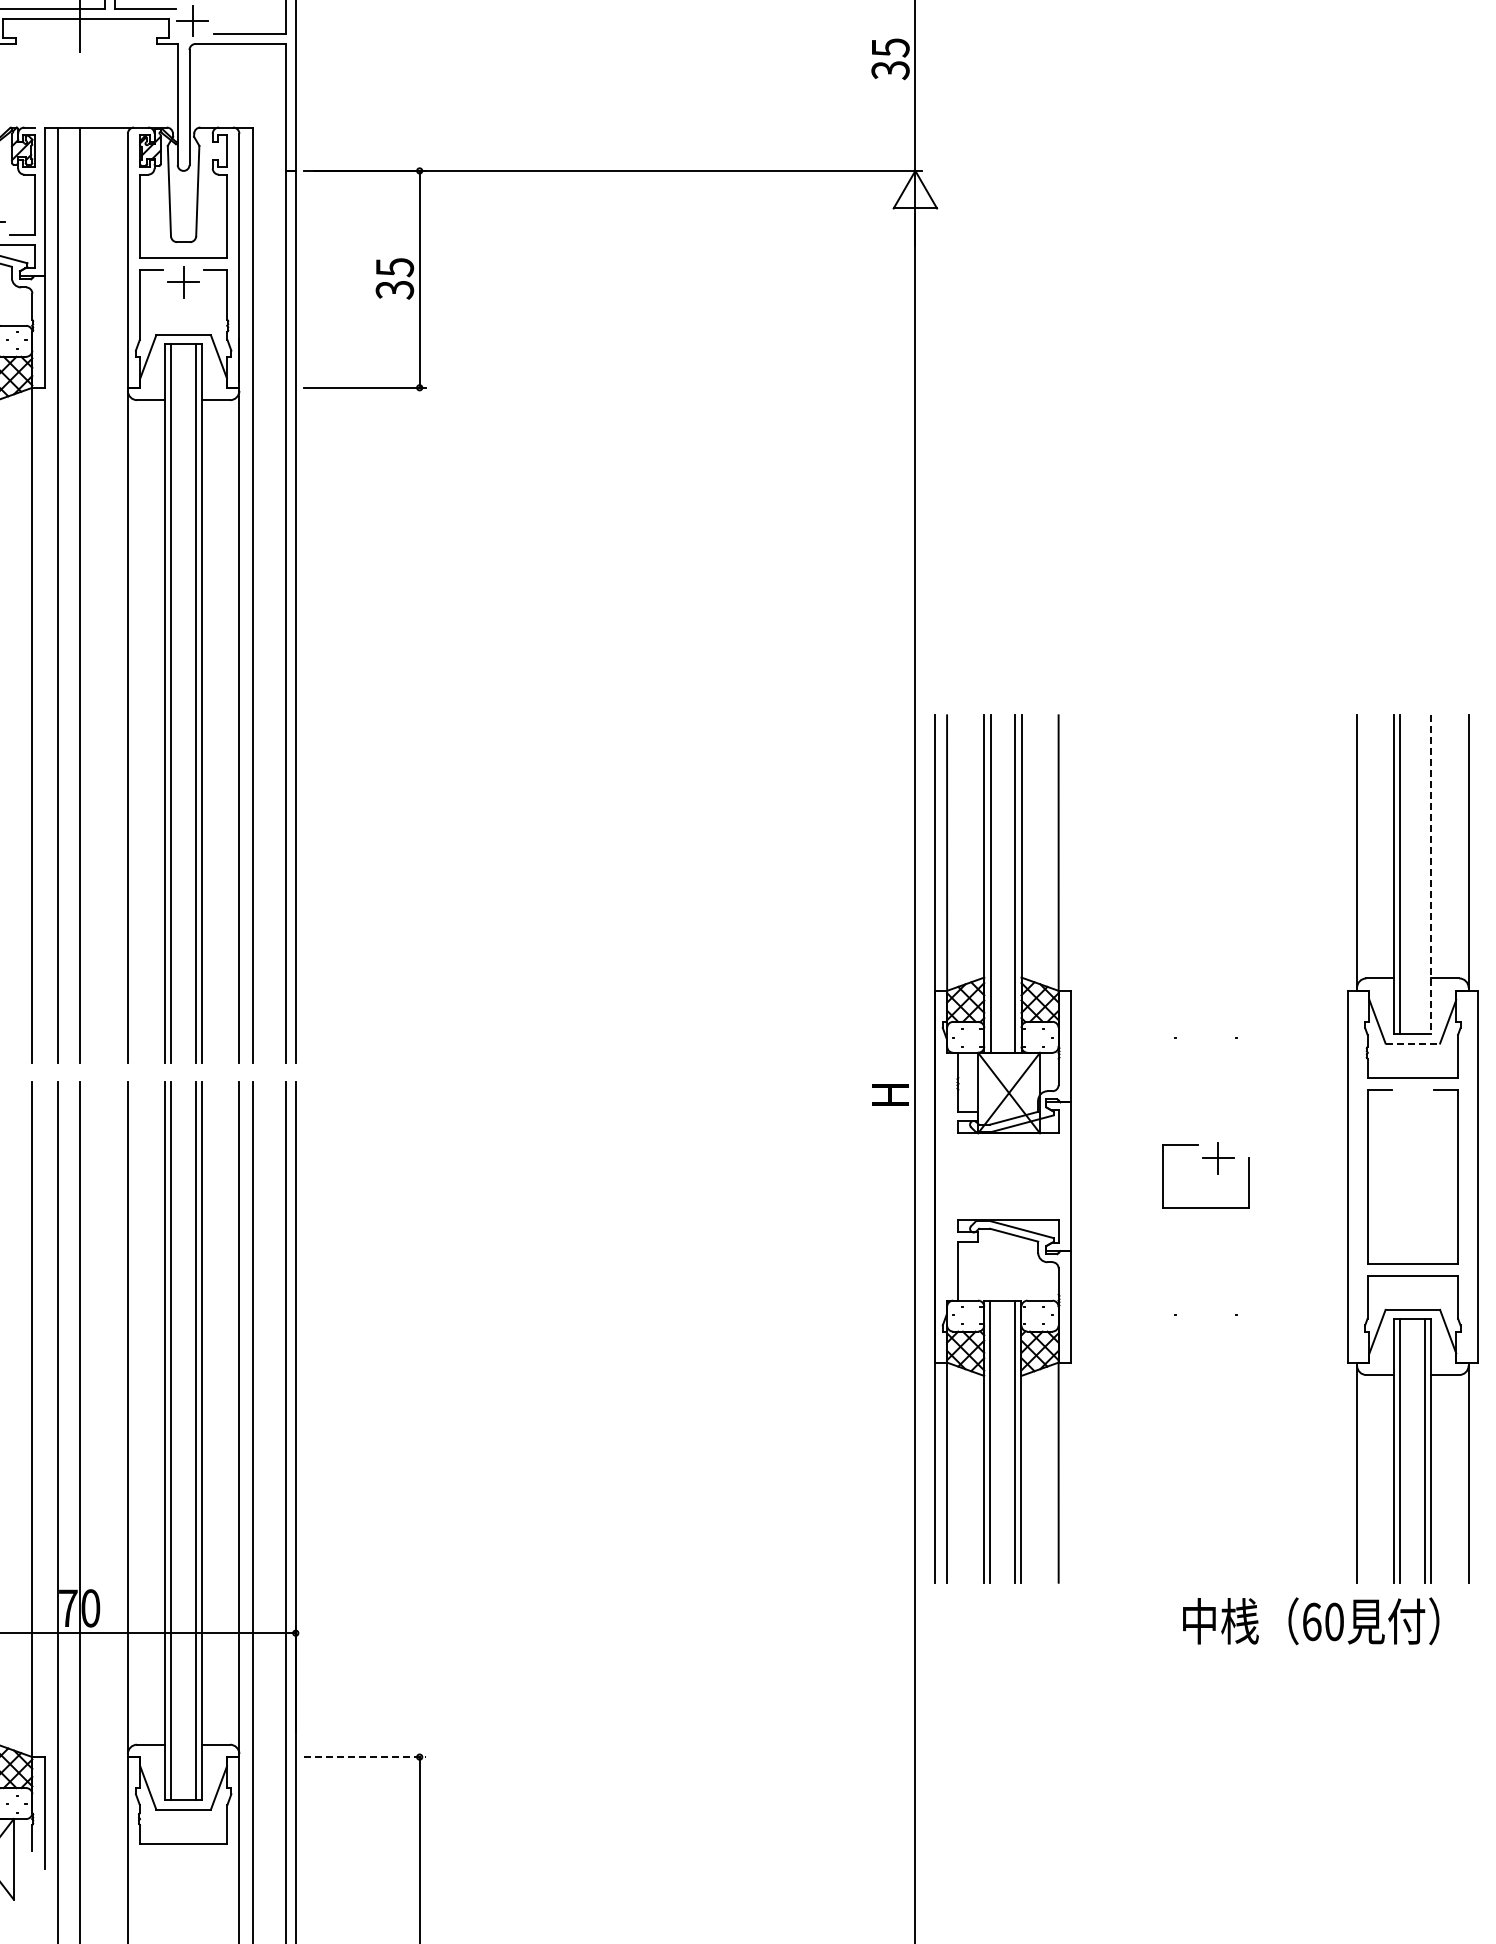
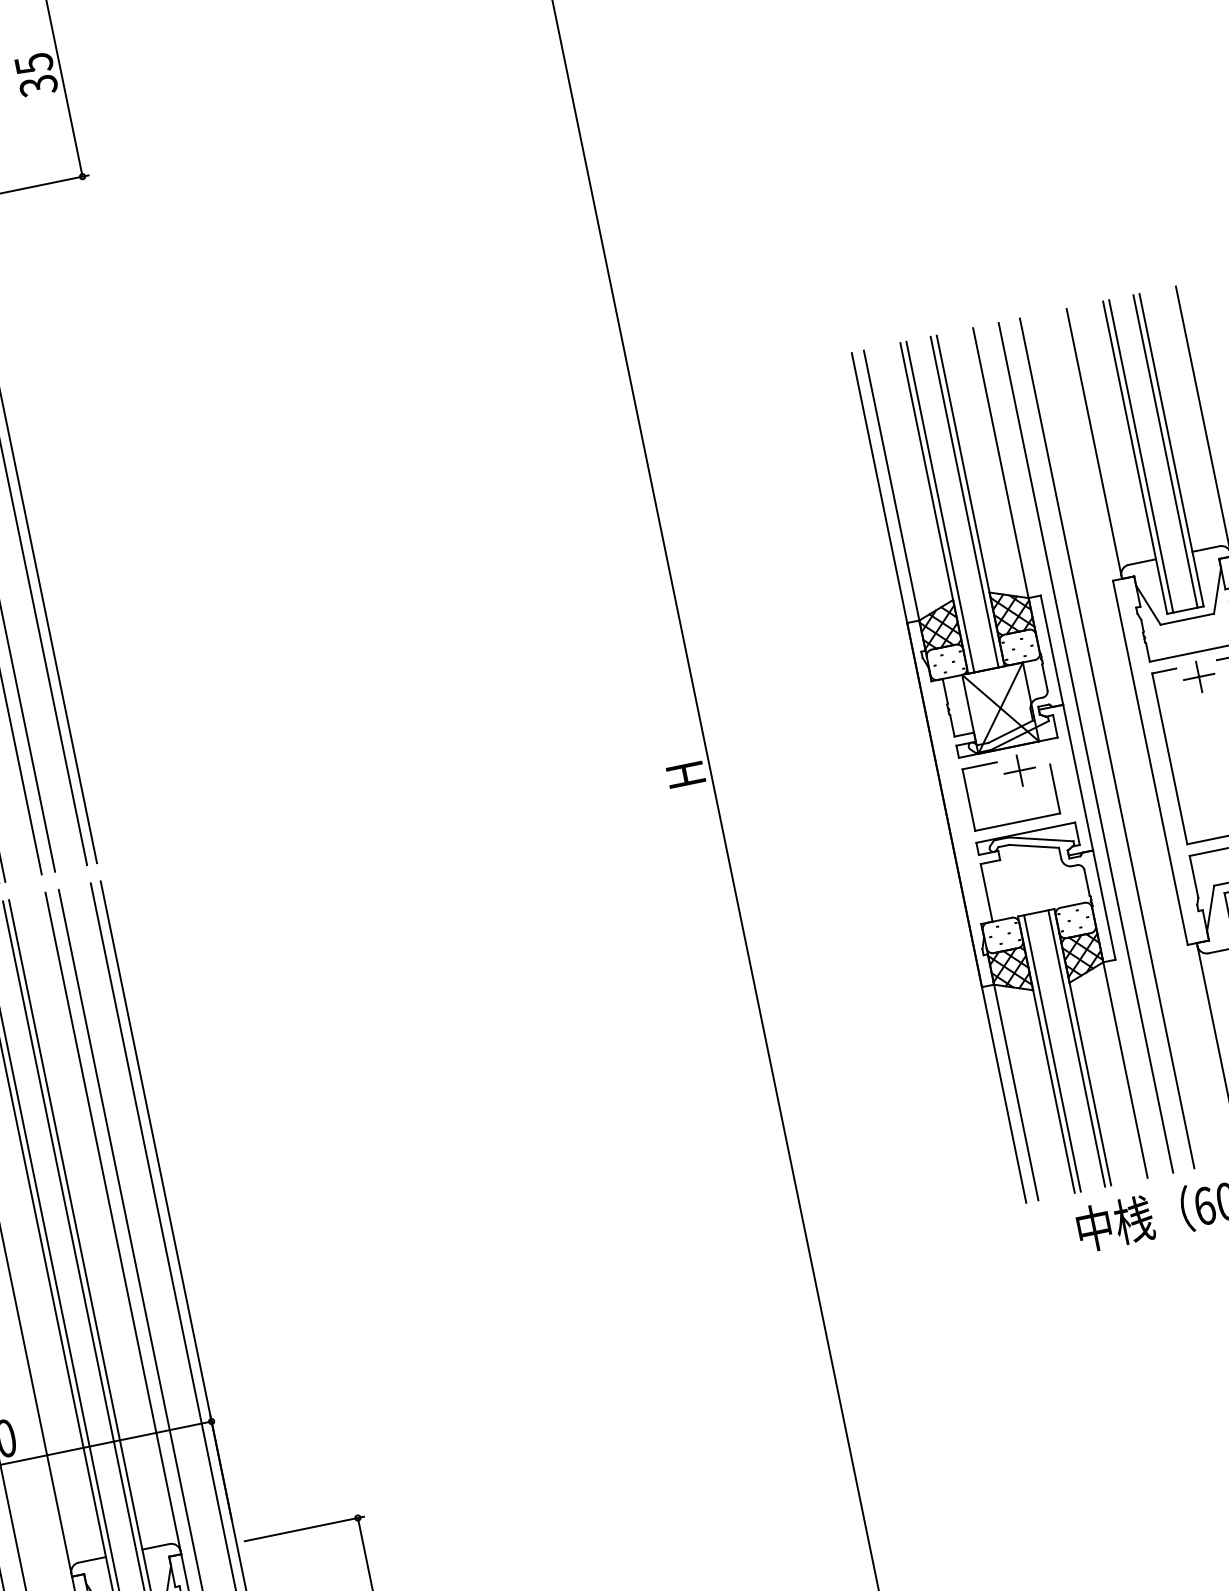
line: (1425, 874) -> (1165, 451), added
line: (1431, 875) -> (1171, 450), dashed -> solid
line: (1413, 1043) -> (1187, 619), dashed -> solid
part: (1412, 1102) -> (1198, 677), added
part: (1002, 1148) -> (1005, 763), moved
line: (1287, 1148) -> (1085, 747), added
line: (1309, 1148) -> (1107, 742), added
line: (365, 1757) -> (304, 1529), dashed -> solid

